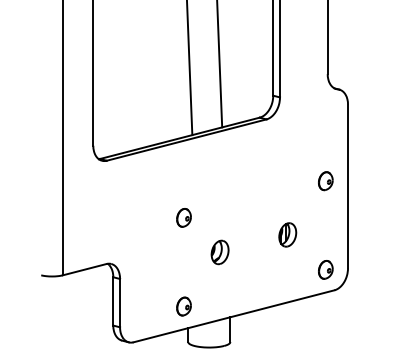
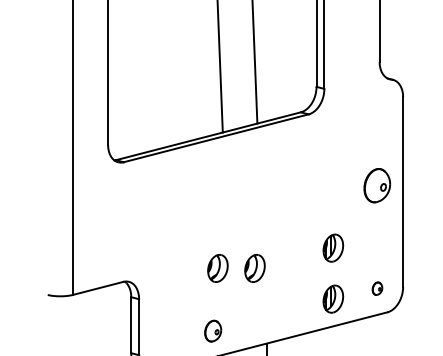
part: (325, 181) -> (377, 186), size x1.6
part: (183, 217) -> (212, 227), removed
part: (187, 252) -> (217, 268), added
part: (325, 269) -> (377, 288), size x0.6
part: (287, 278) -> (333, 298), added

